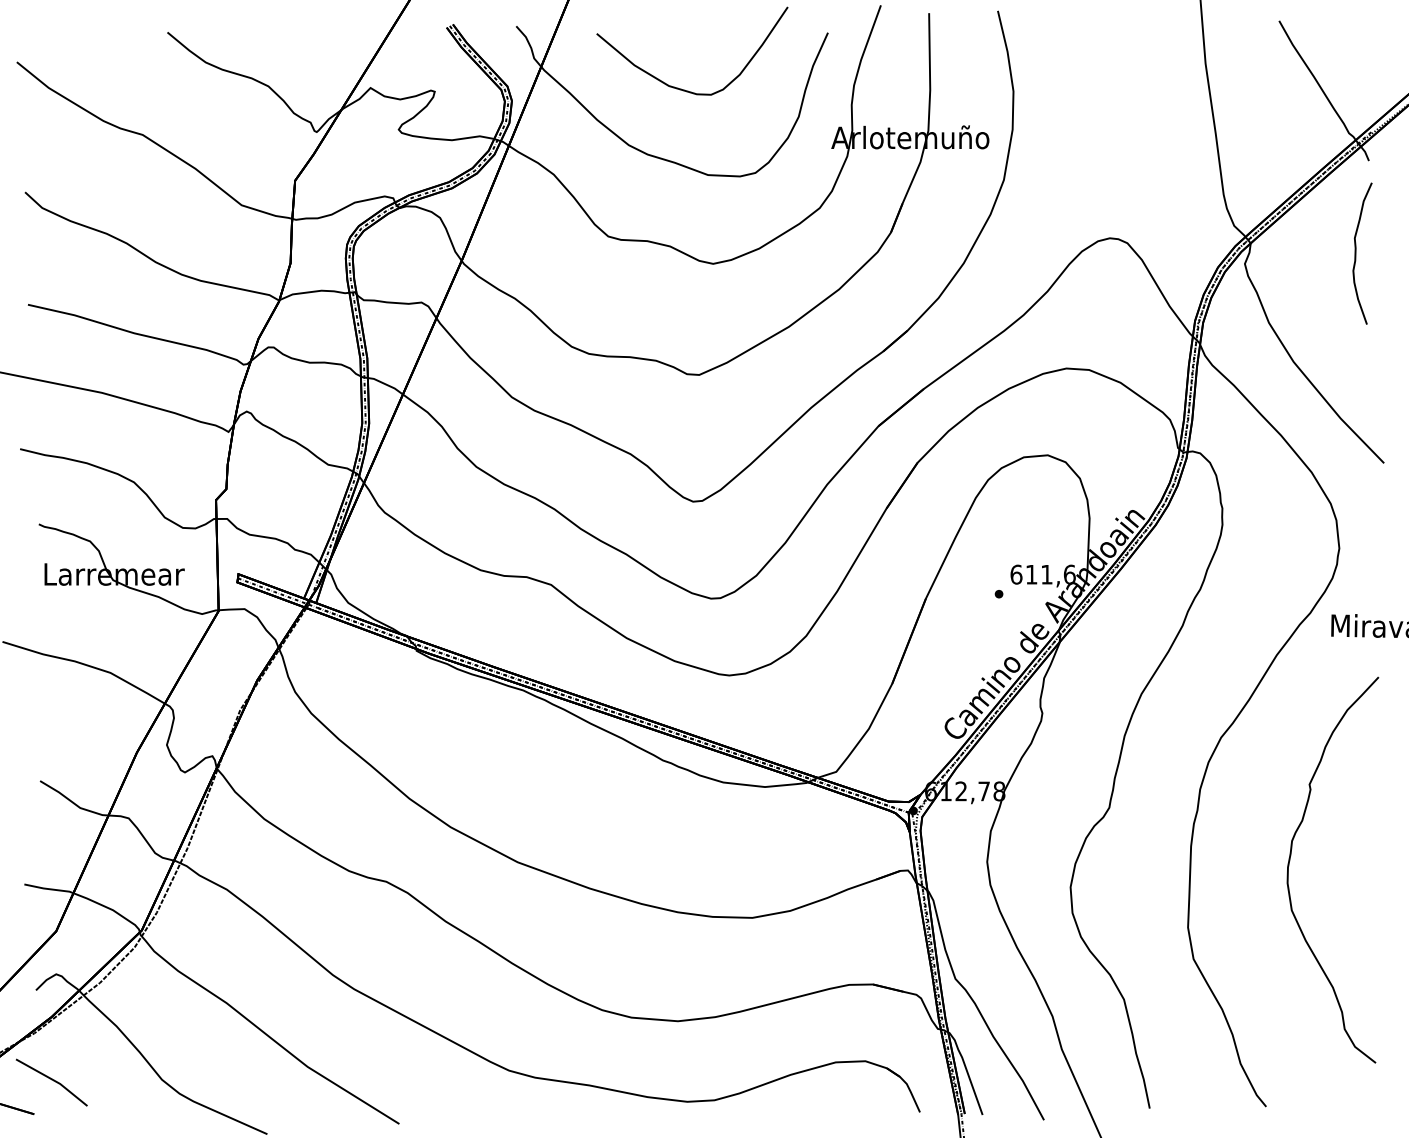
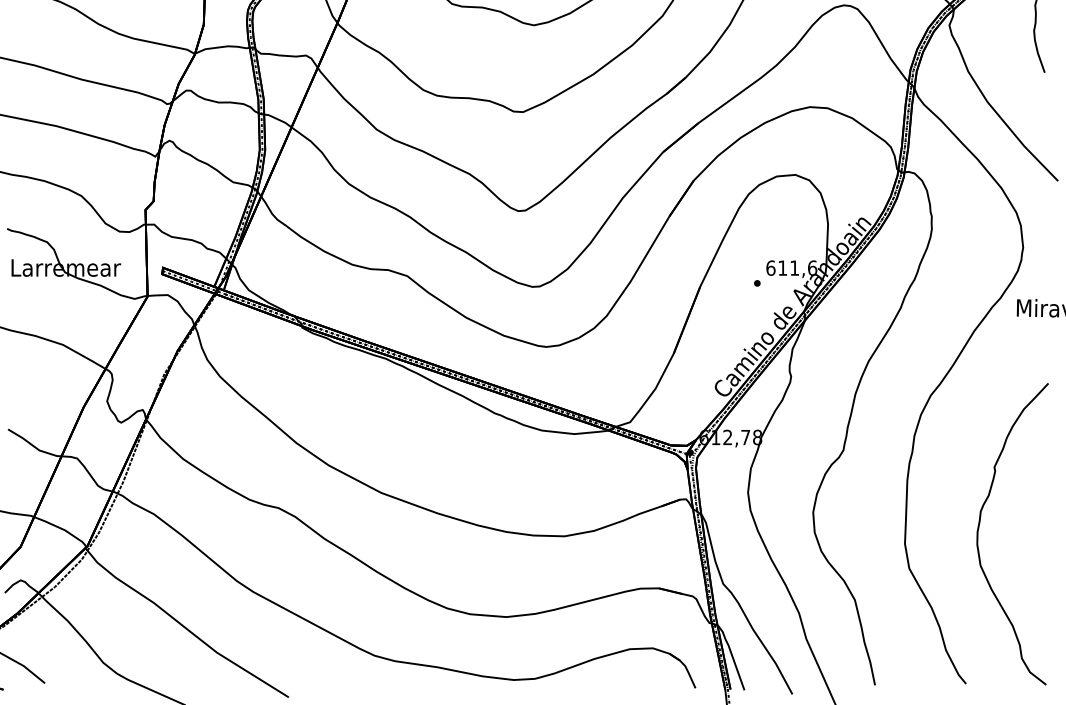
curve: (1290, 860) -> (979, 526), moved

